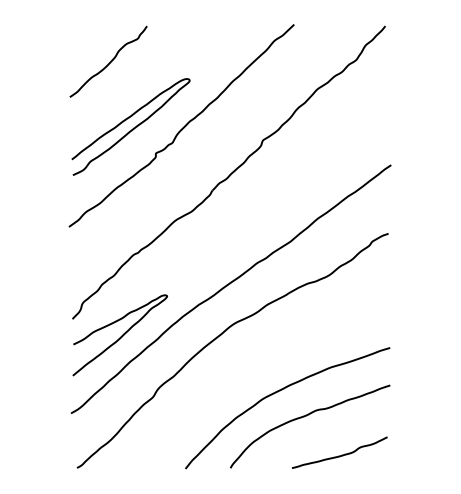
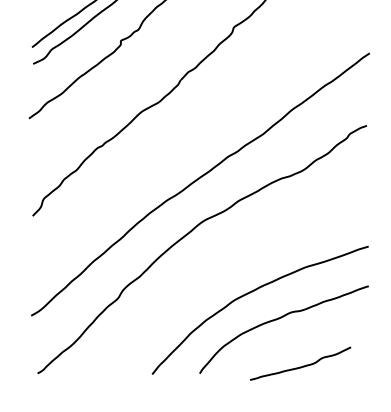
curve: (120, 336) -> (83, 234), removed
curve: (341, 454) -> (302, 365), moved

